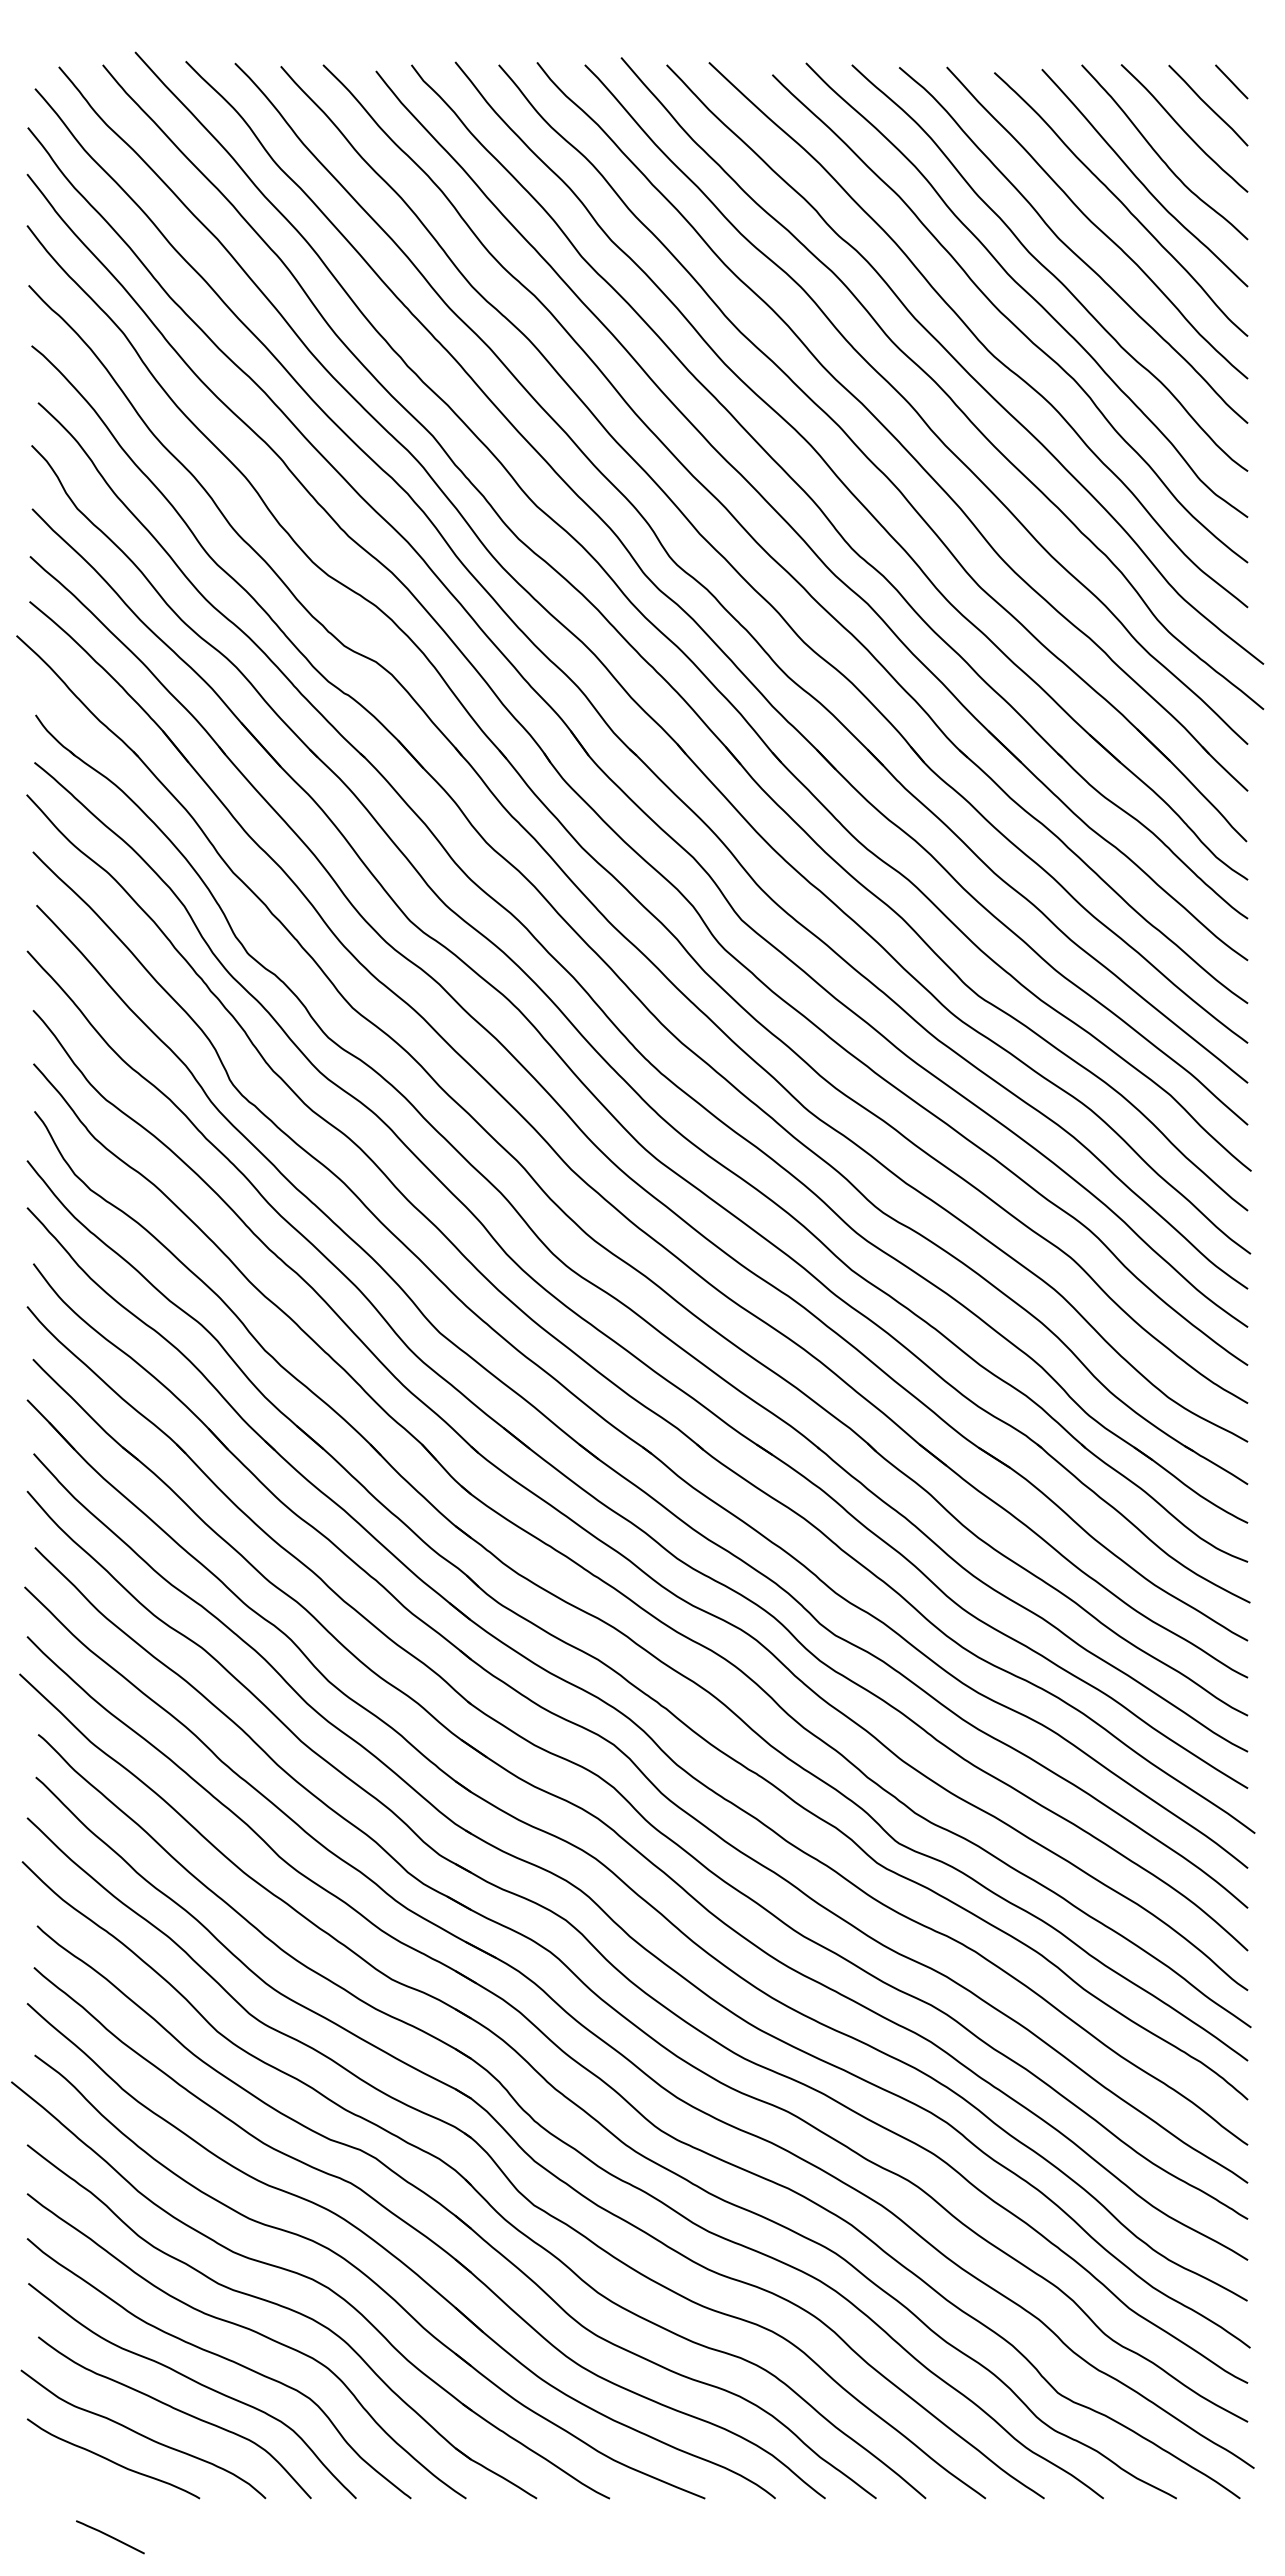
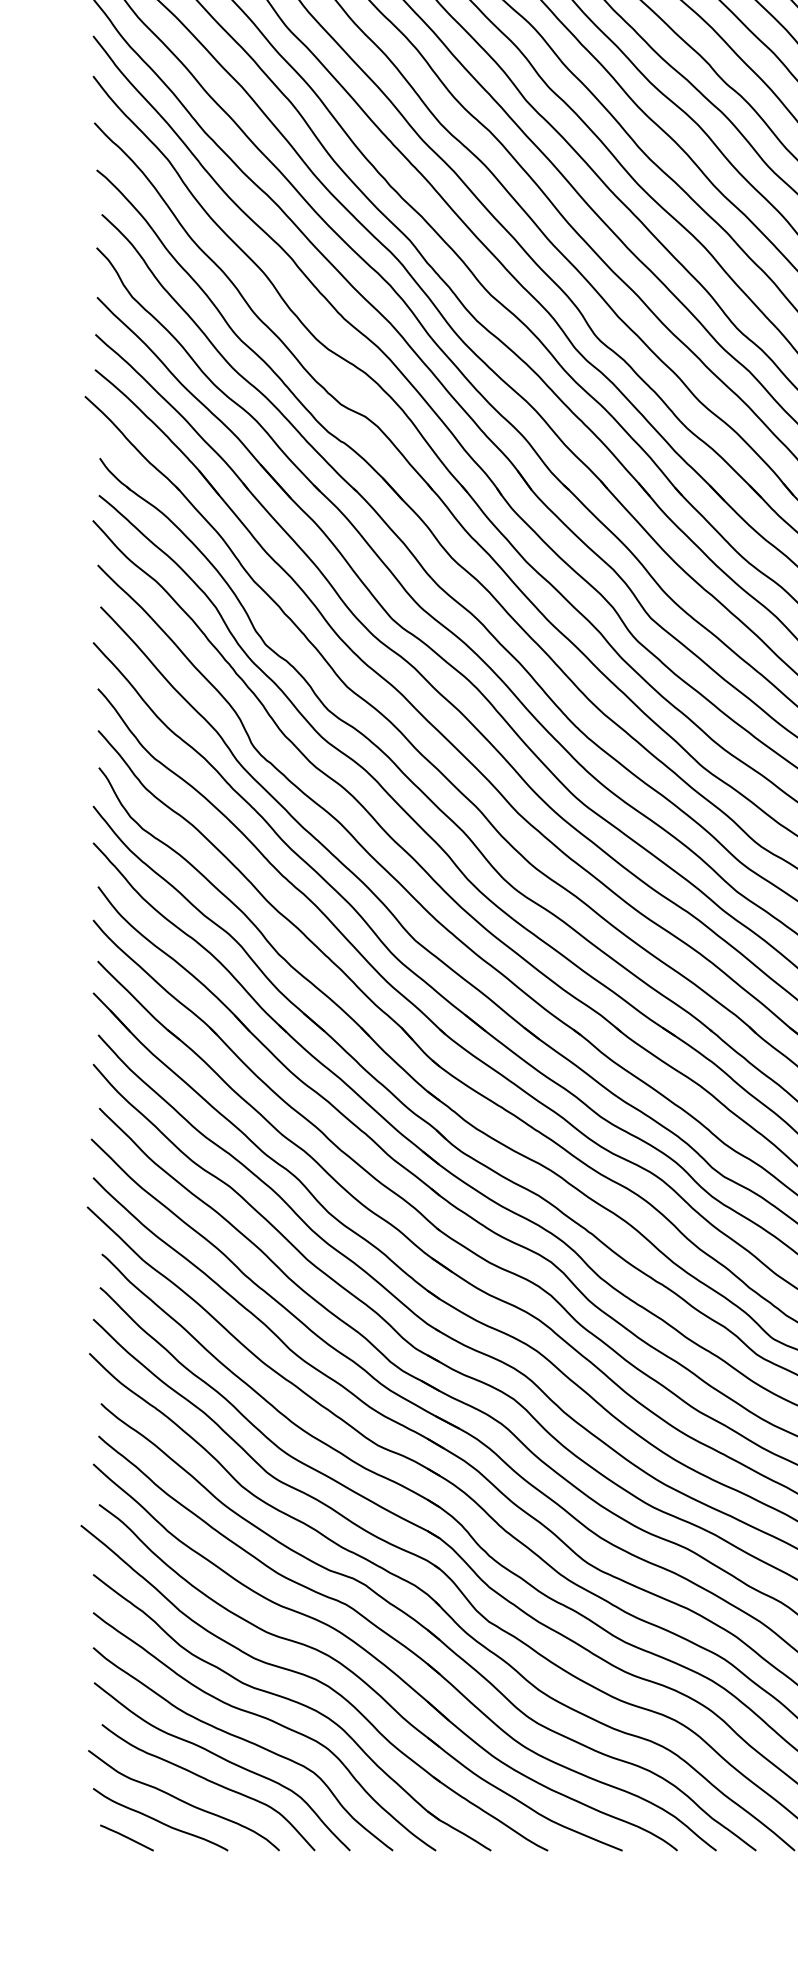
line: (110, 2537) -> (127, 1838), moved

